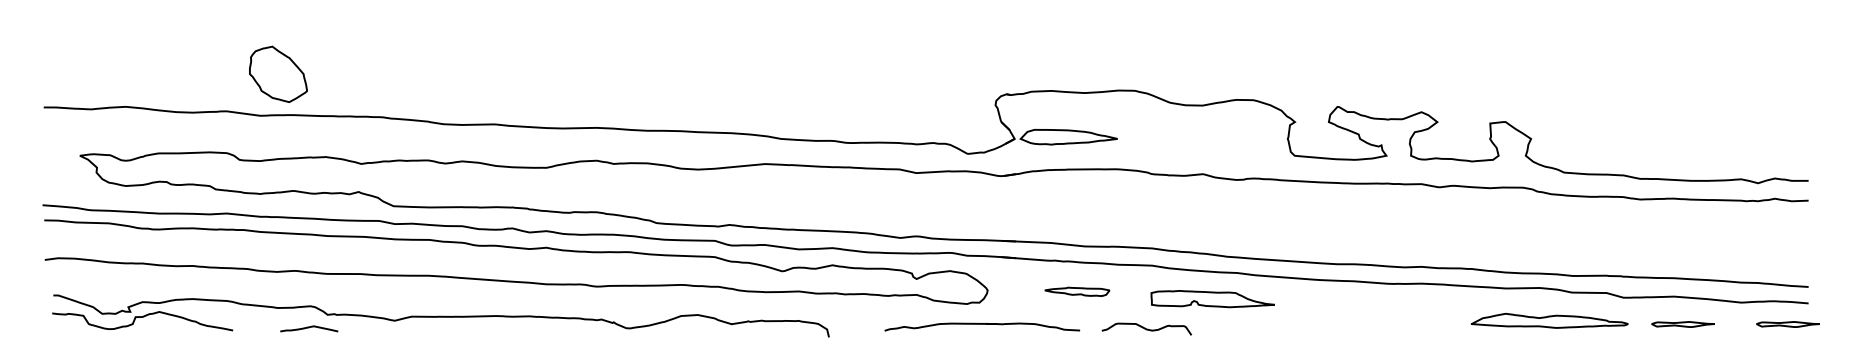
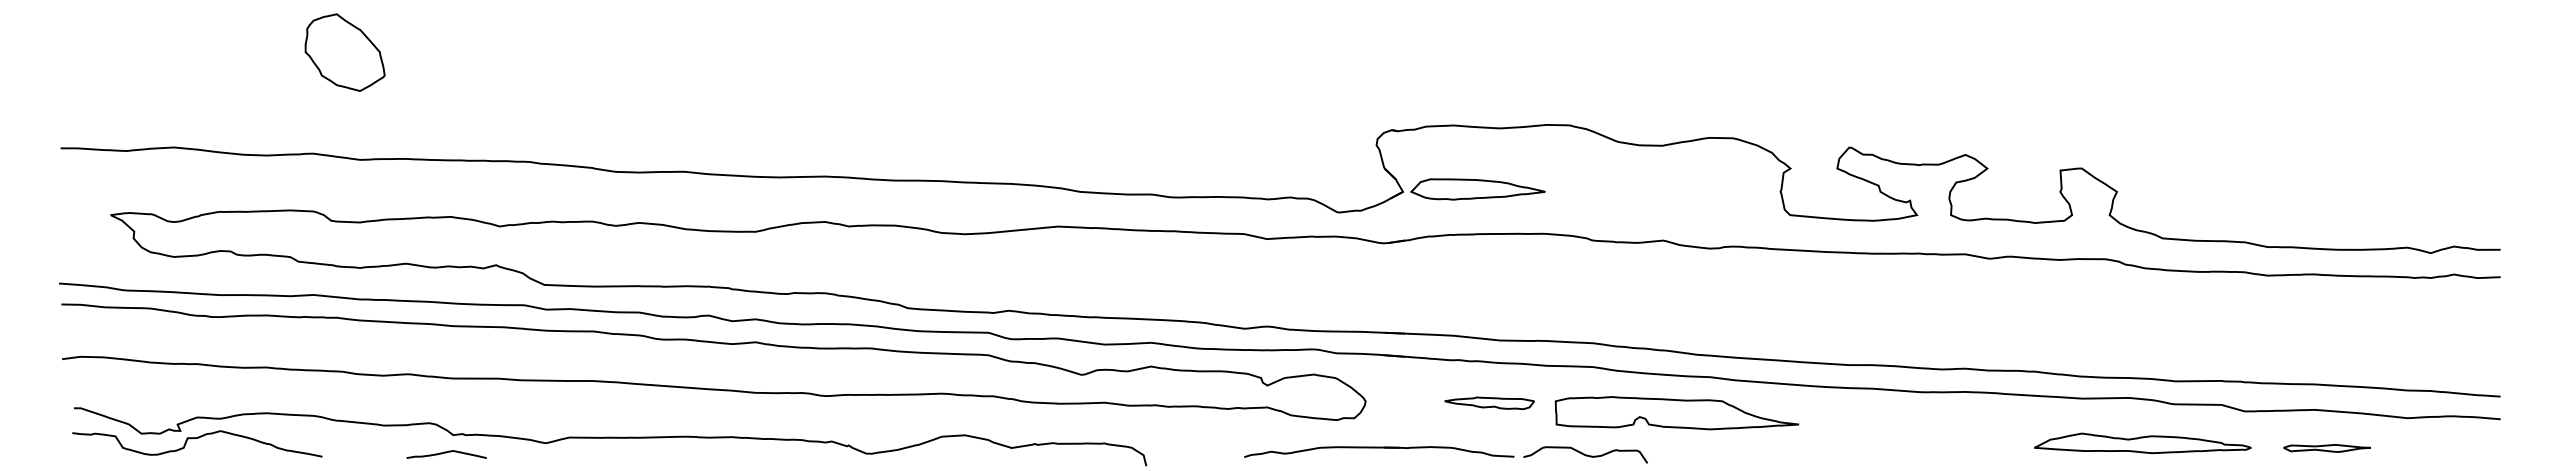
part: (277, 74) -> (344, 52), moved
part: (1212, 299) -> (1676, 413), size x1.43
part: (1787, 324) -> (2471, 448), removed
part: (982, 326) -> (1379, 451), moved
curve: (309, 328) -> (446, 453), moved

